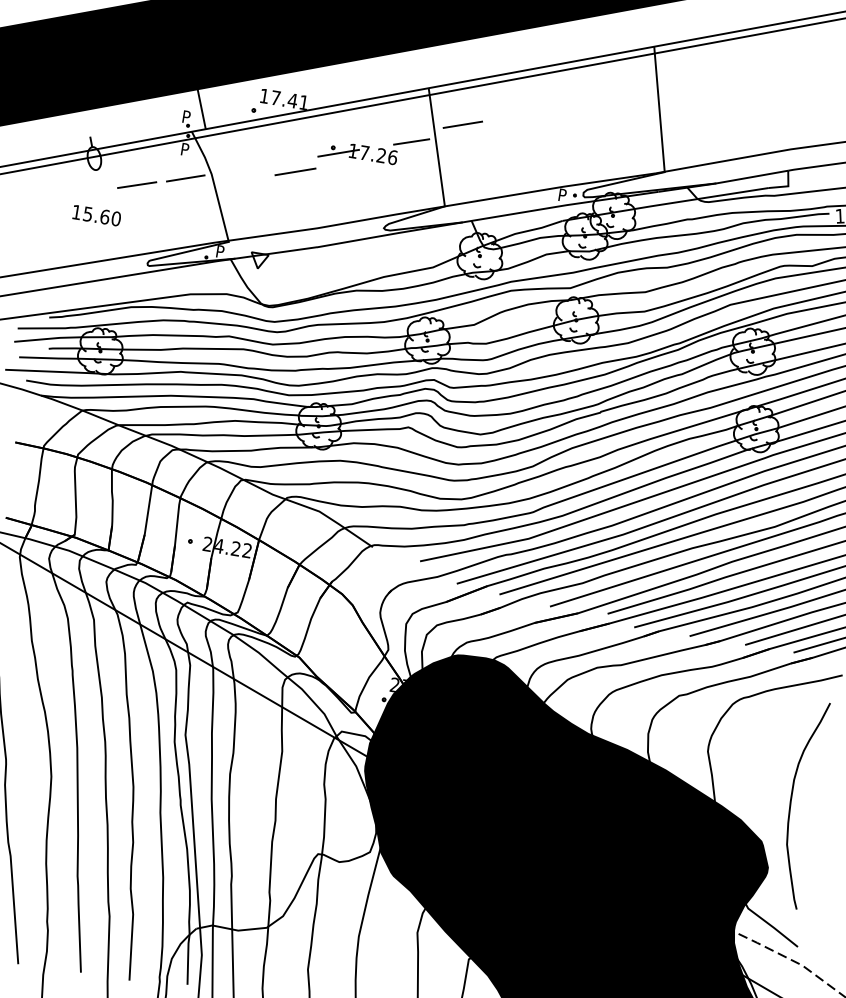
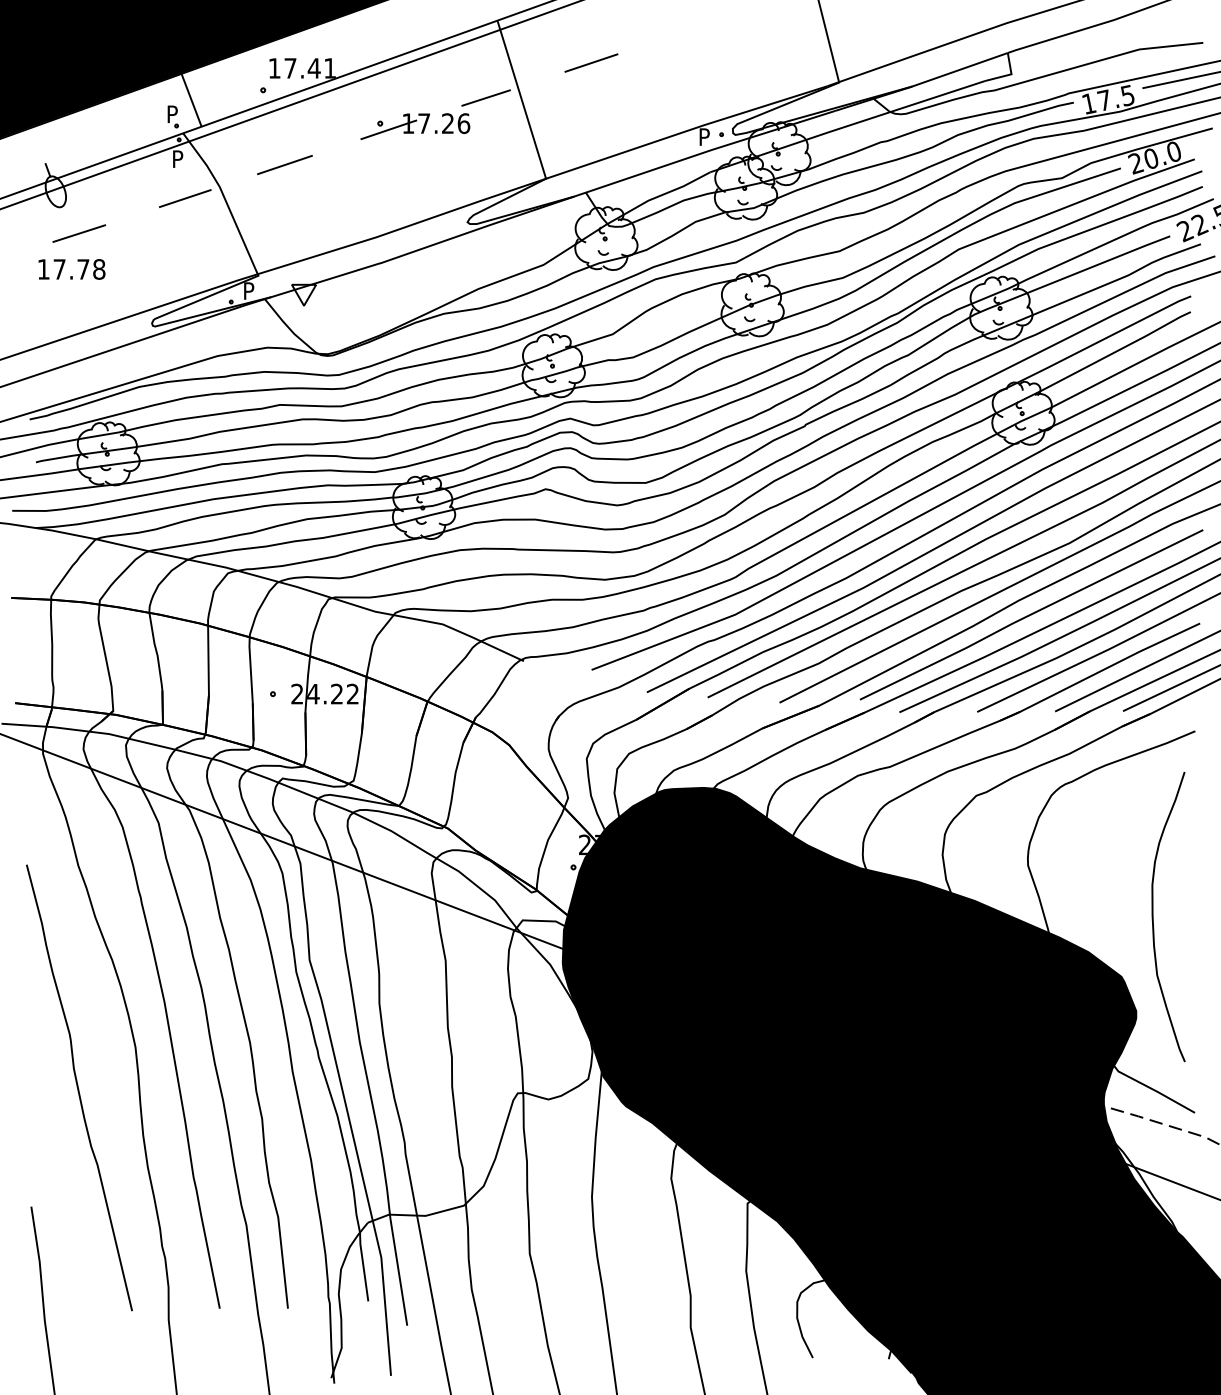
line: (463, 124) -> (591, 62), moved
line: (295, 172) -> (284, 165), moved
line: (137, 185) -> (79, 233), moved
text: (102, 216) -> (79, 269), 15.60 -> 17.78

